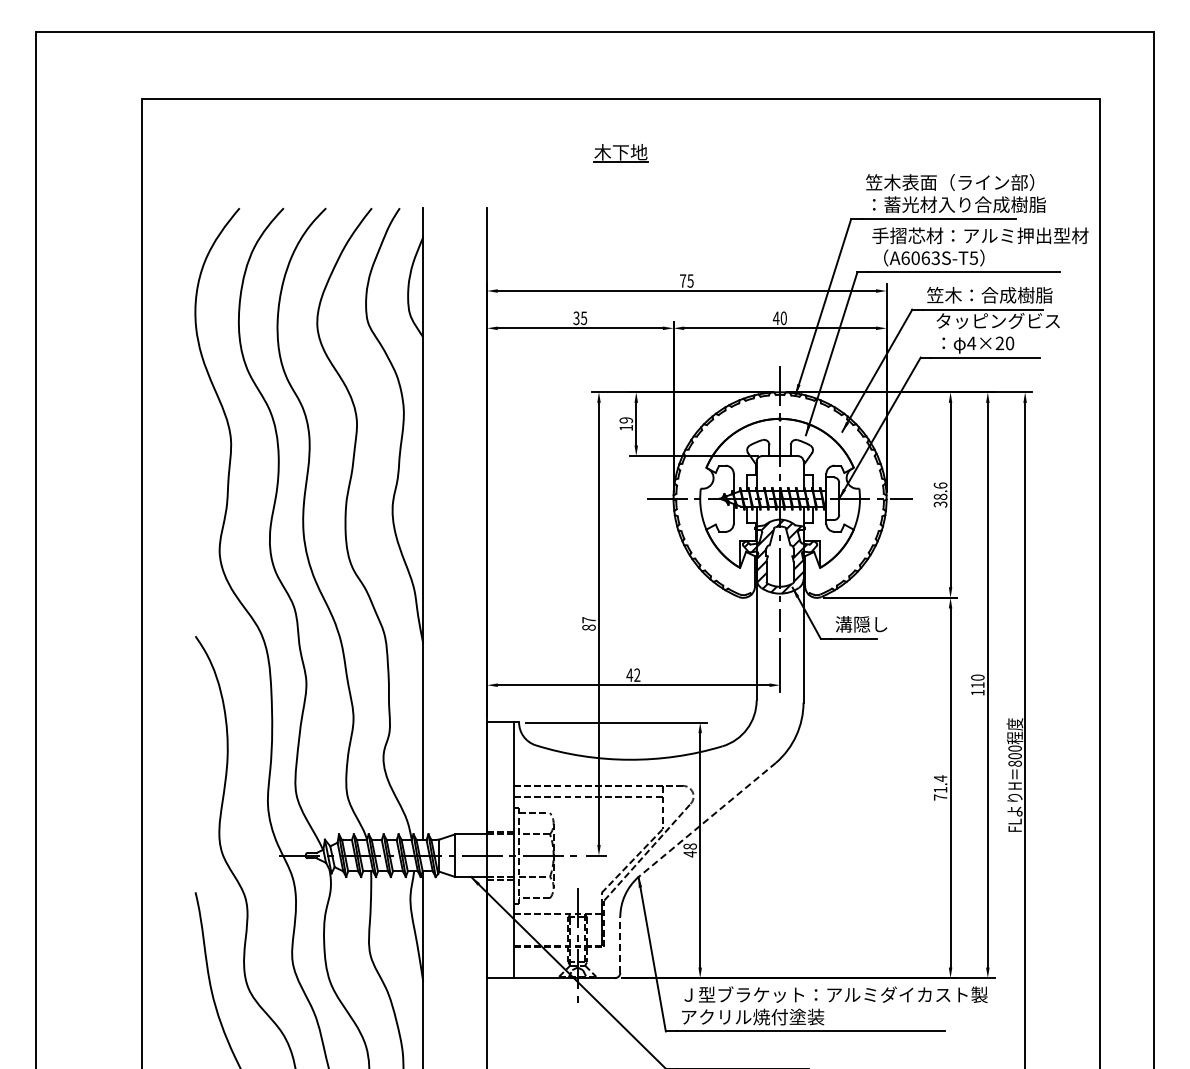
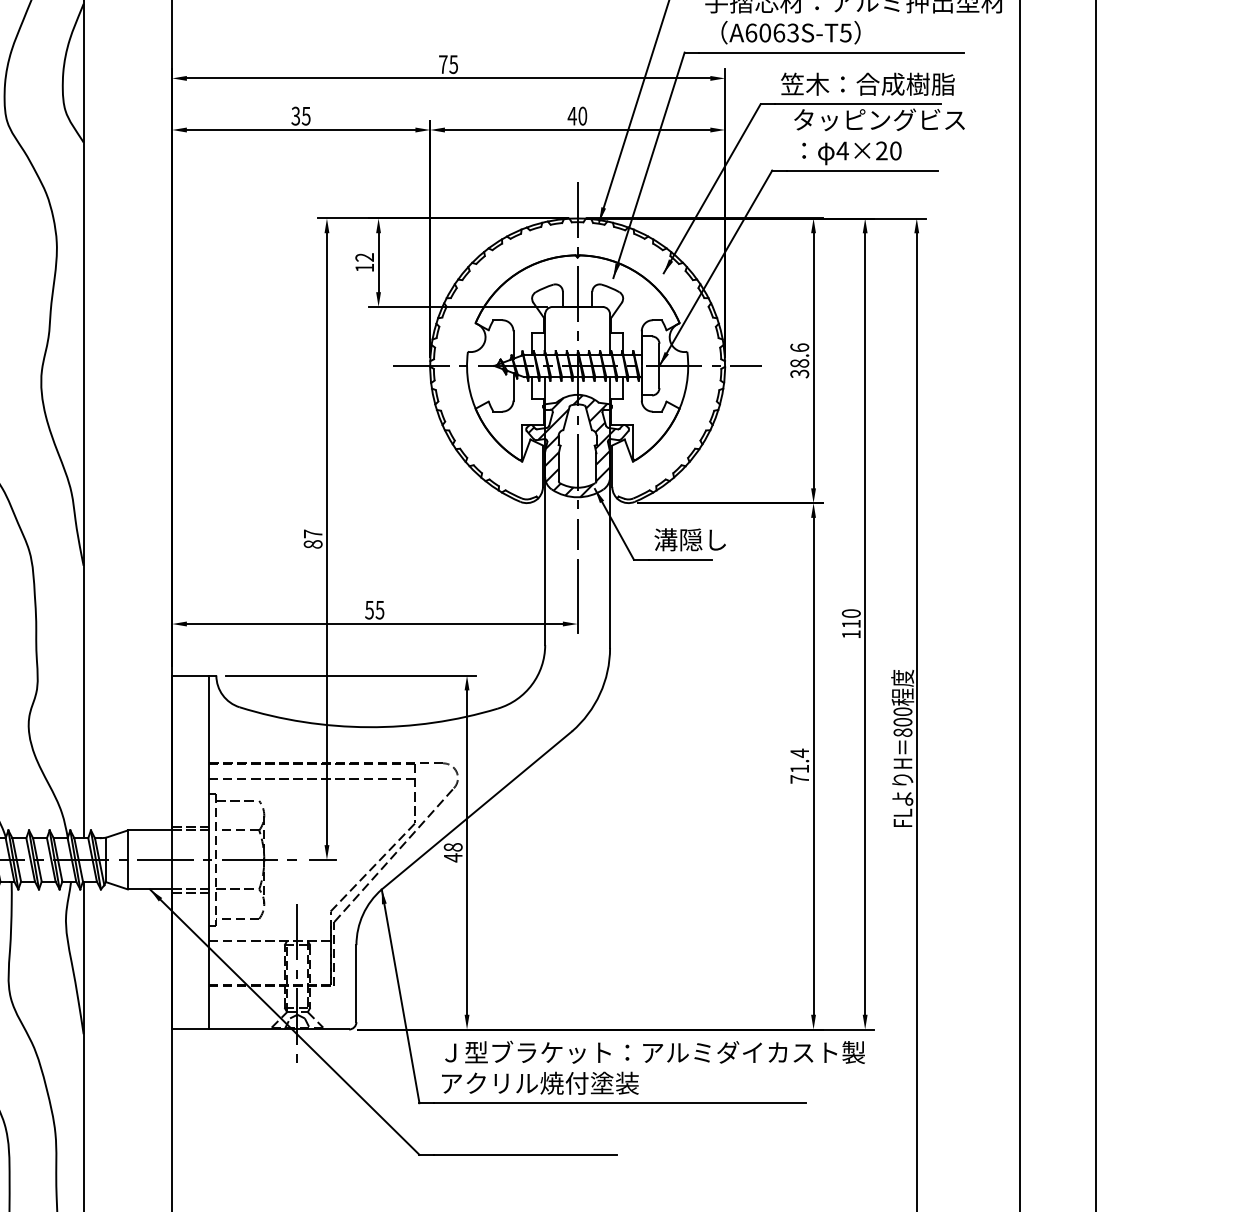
text: (626, 420) -> (365, 257), 19 -> 12
text: (633, 674) -> (374, 609), 42 -> 55
line: (706, 820) -> (475, 811), dashed -> solid
line: (620, 945) -> (356, 984), dashed -> solid

